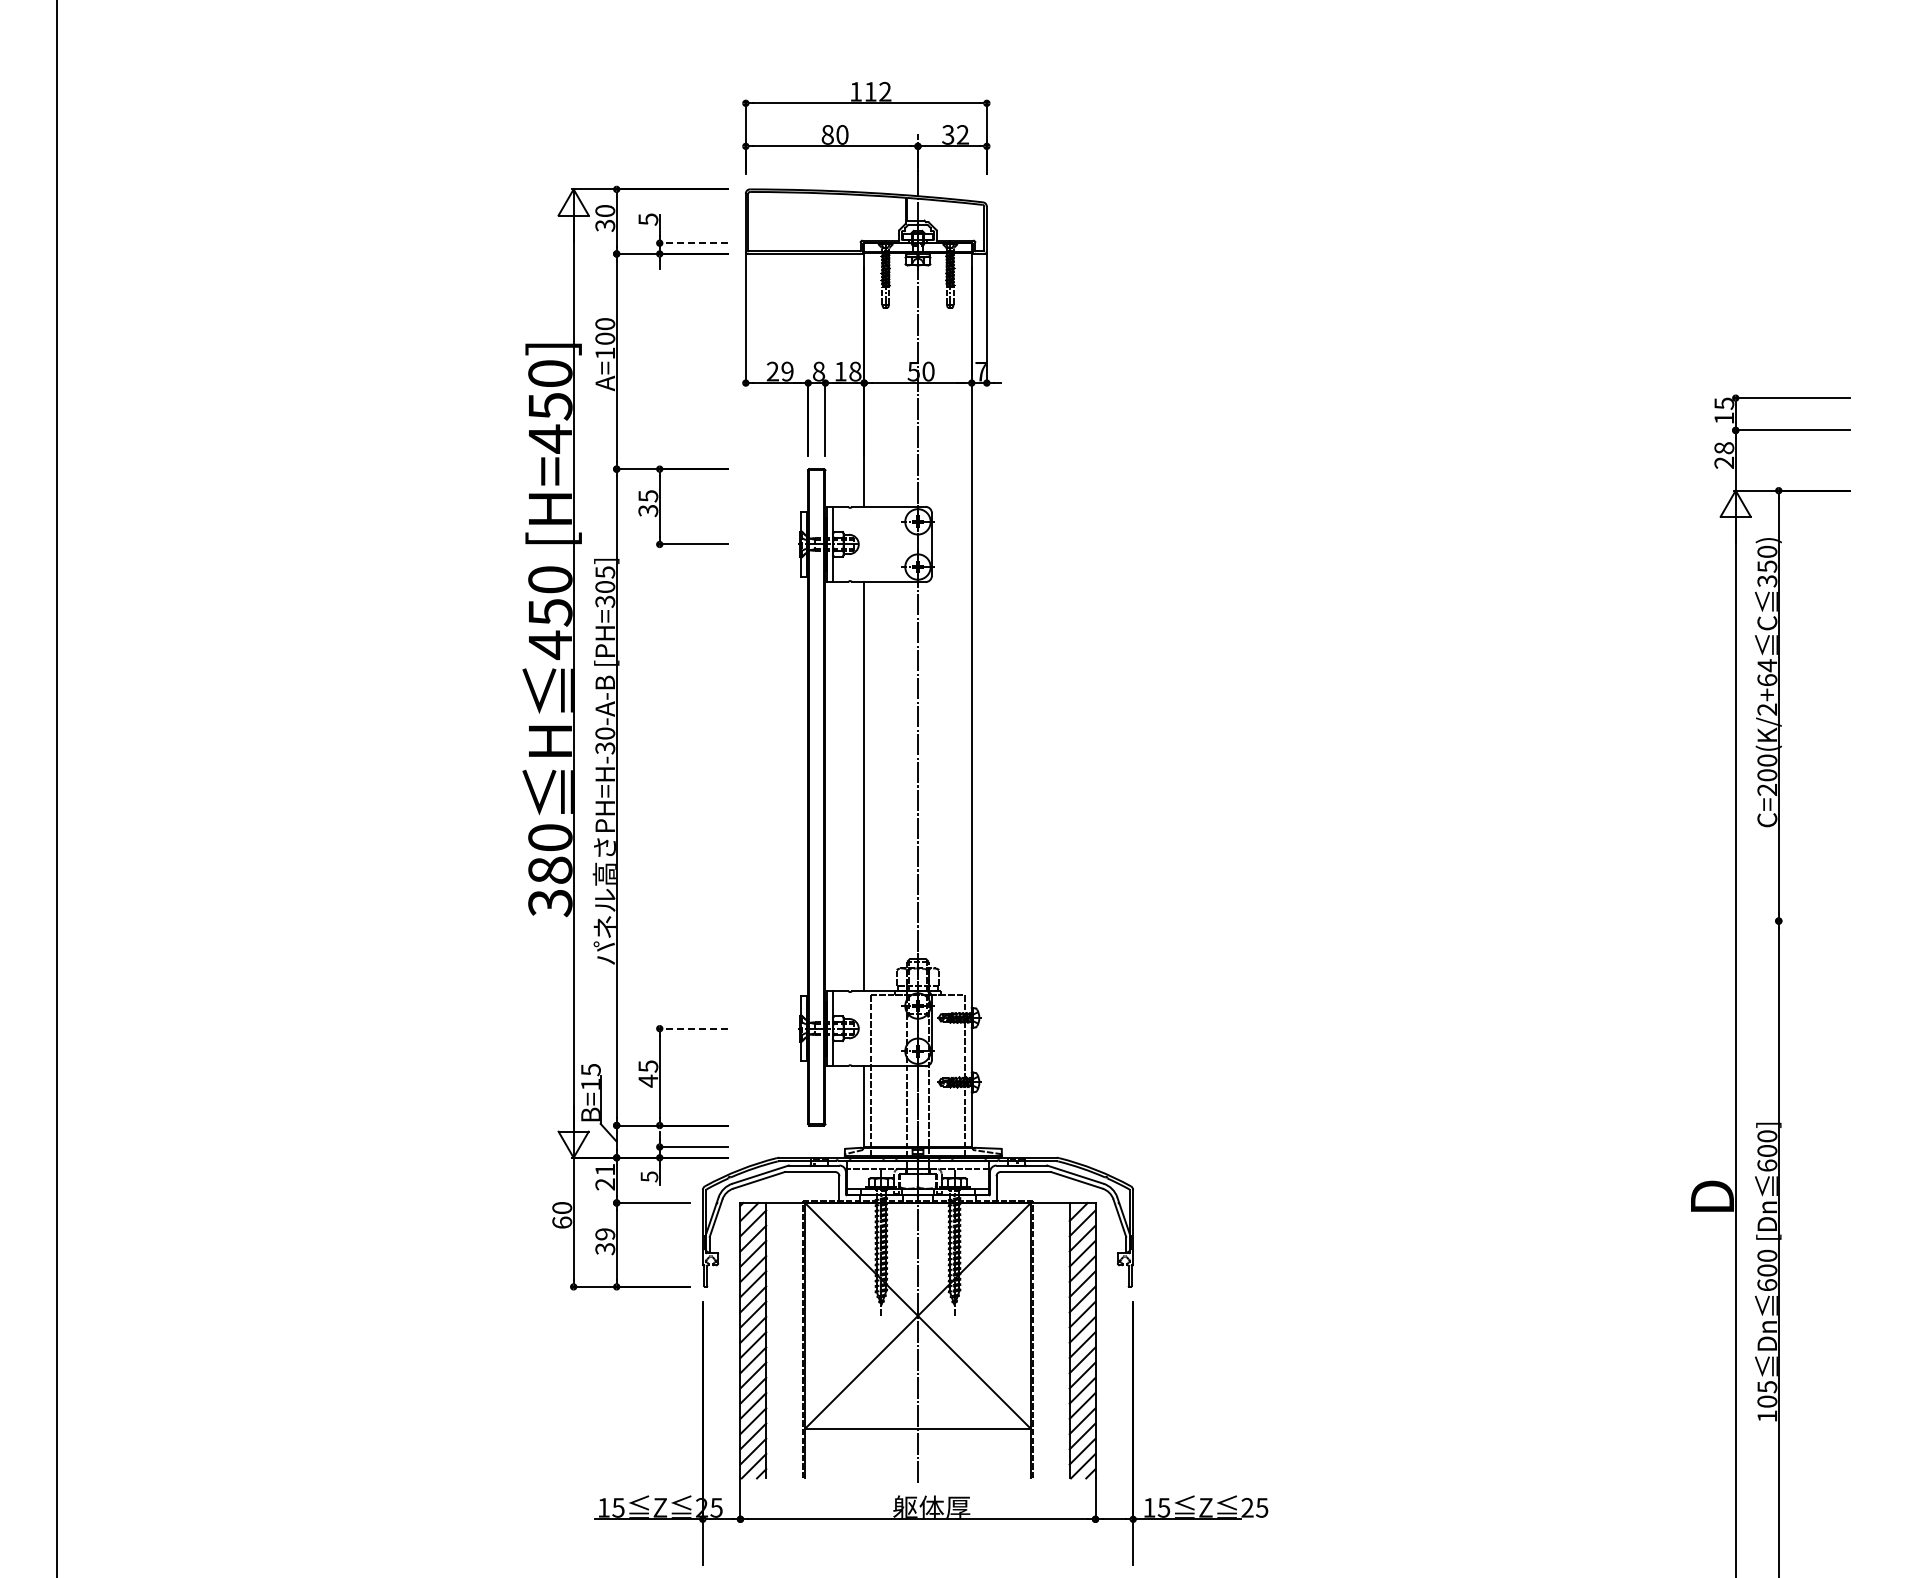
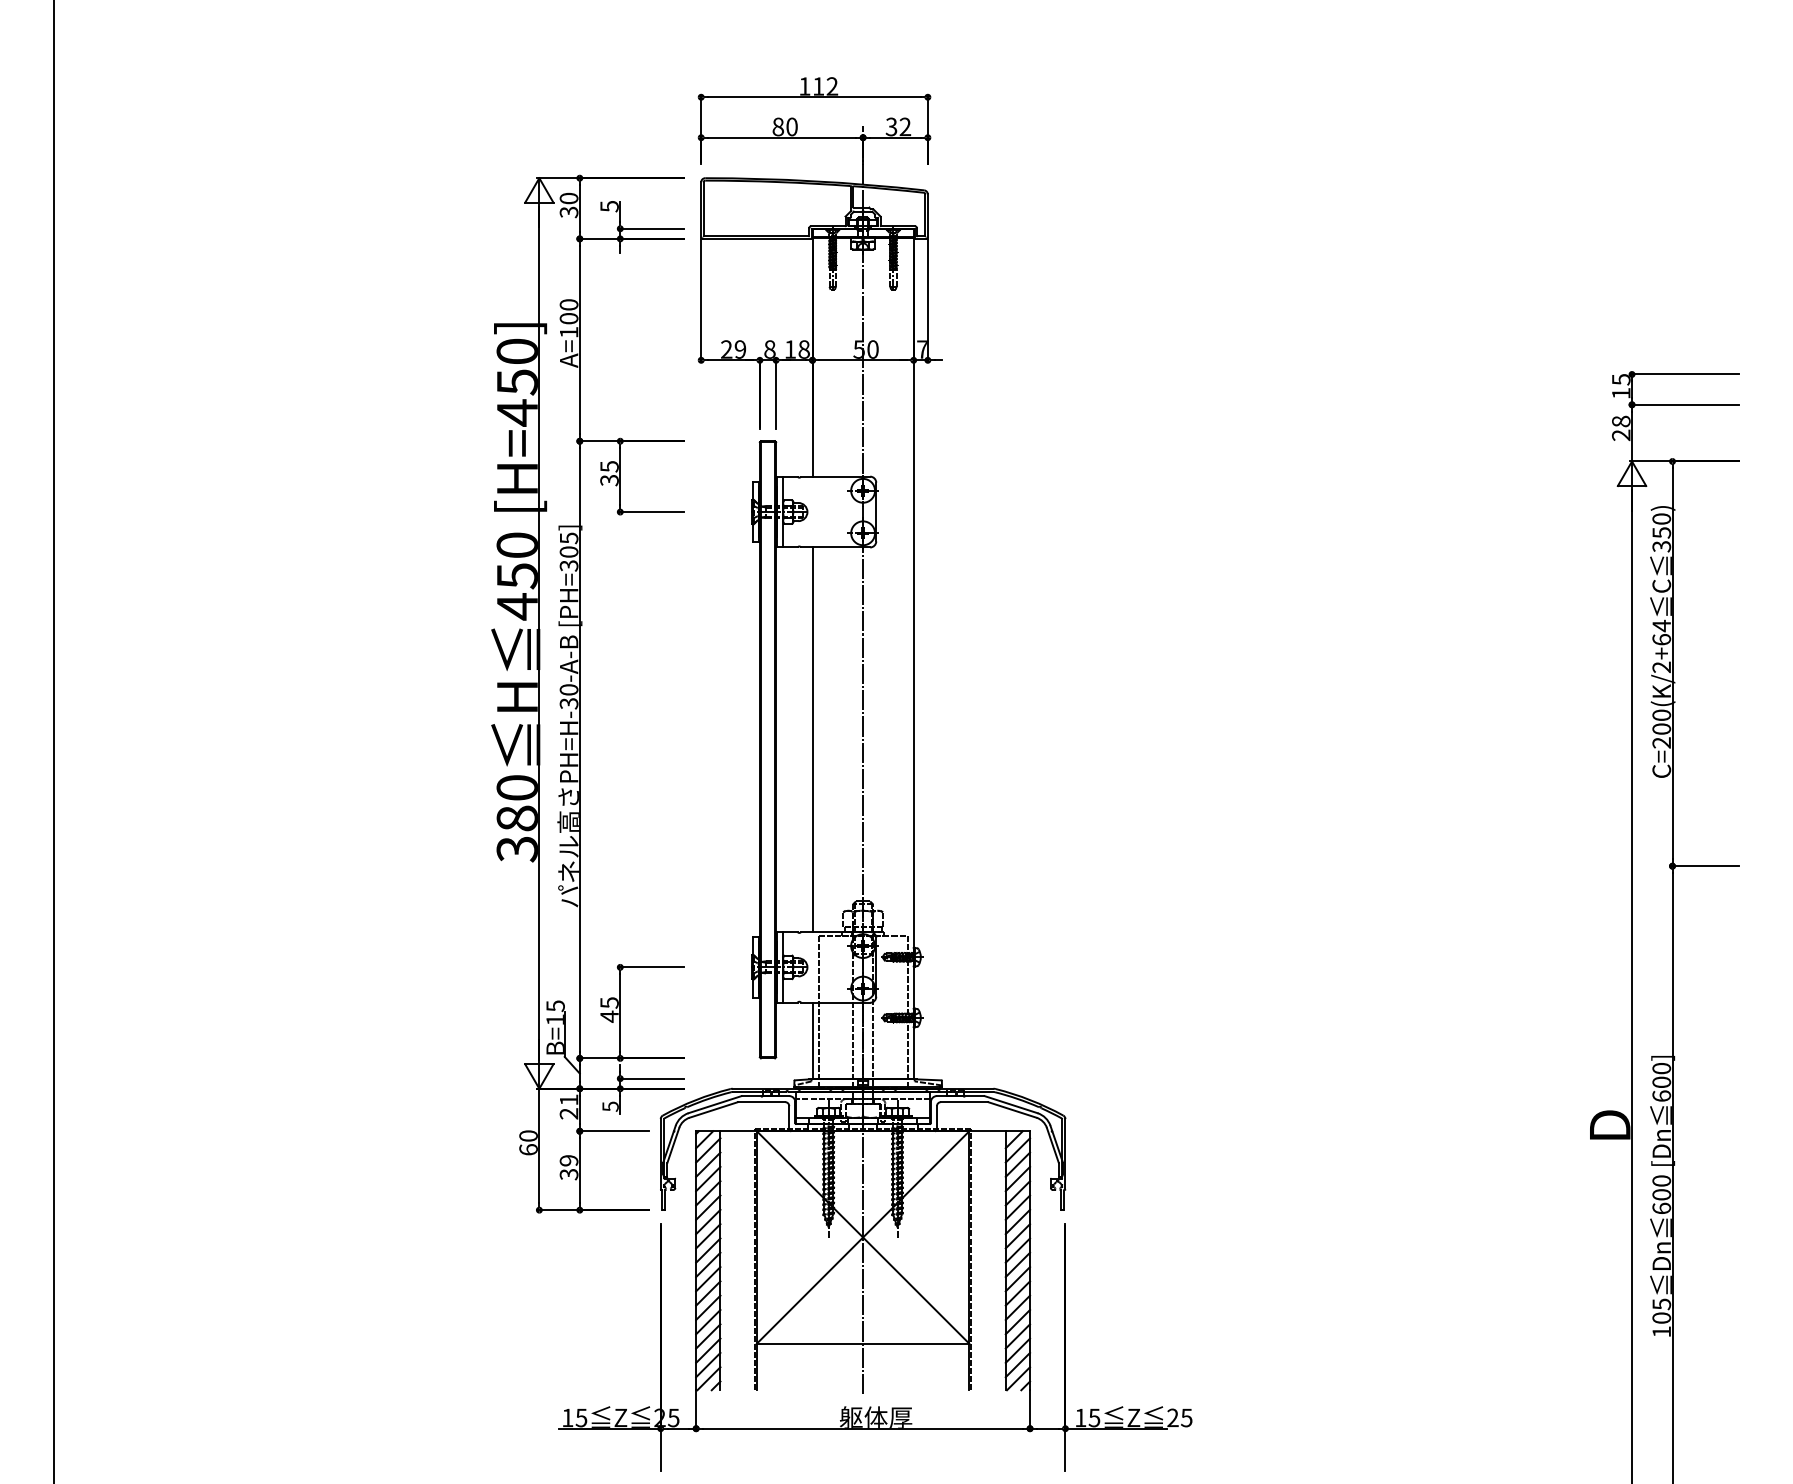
line: (692, 243) -> (651, 229), dashed -> solid
line: (1812, 921) -> (1704, 866), added
line: (692, 1028) -> (651, 967), dashed -> solid

